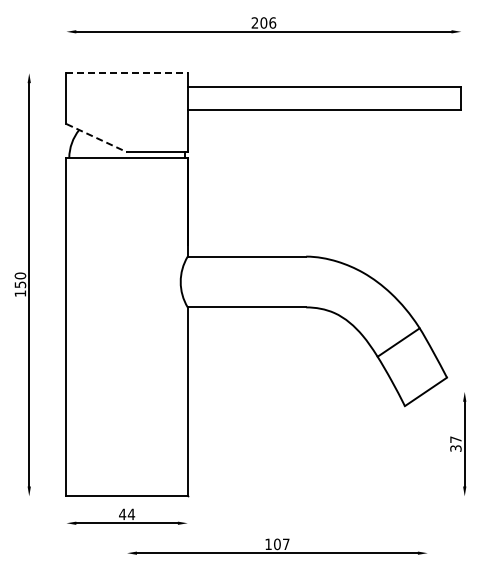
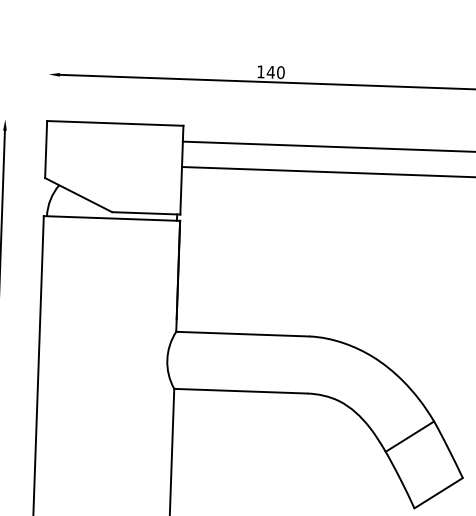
text: (263, 22) -> (270, 71), 206 -> 140
line: (127, 73) -> (115, 123), dashed -> solid
line: (97, 138) -> (79, 195), dashed -> solid

